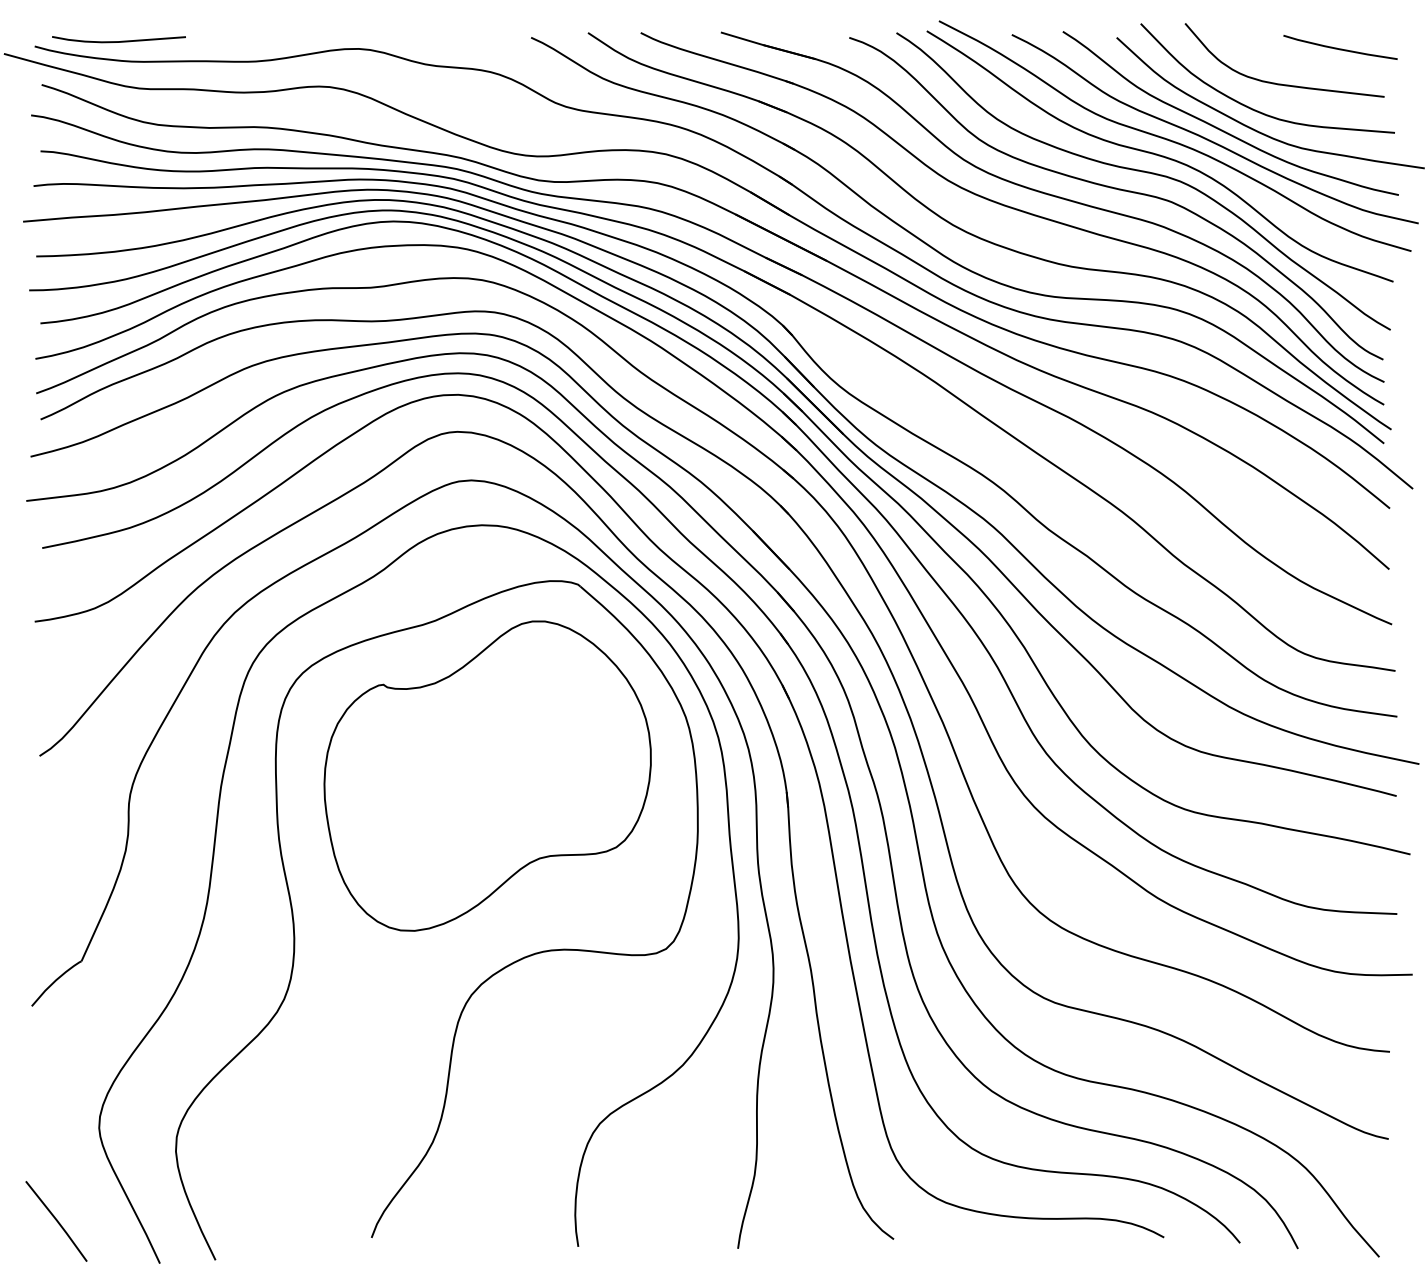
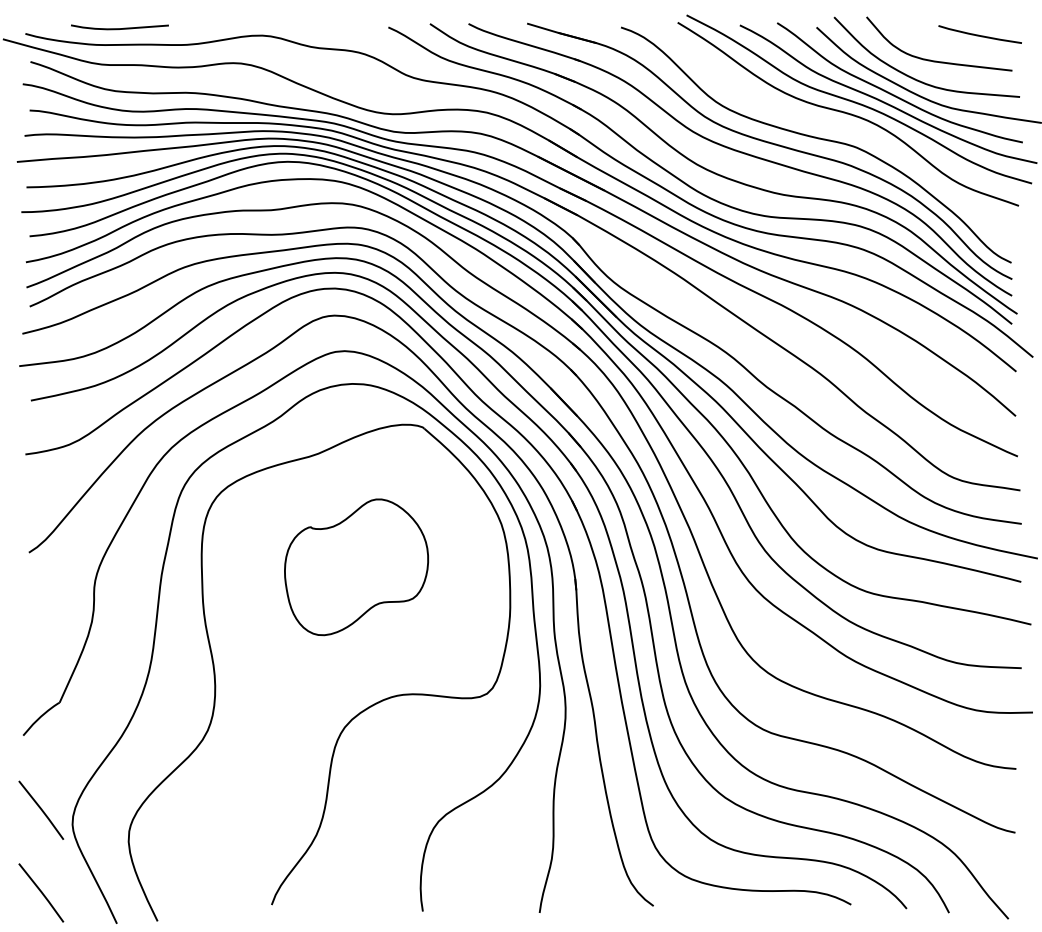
curve: (118, 41) -> (119, 28), moved
curve: (1147, 173) -> (839, 126), removed
part: (487, 775) -> (356, 566), size x0.6
line: (56, 1108) -> (41, 810), added

